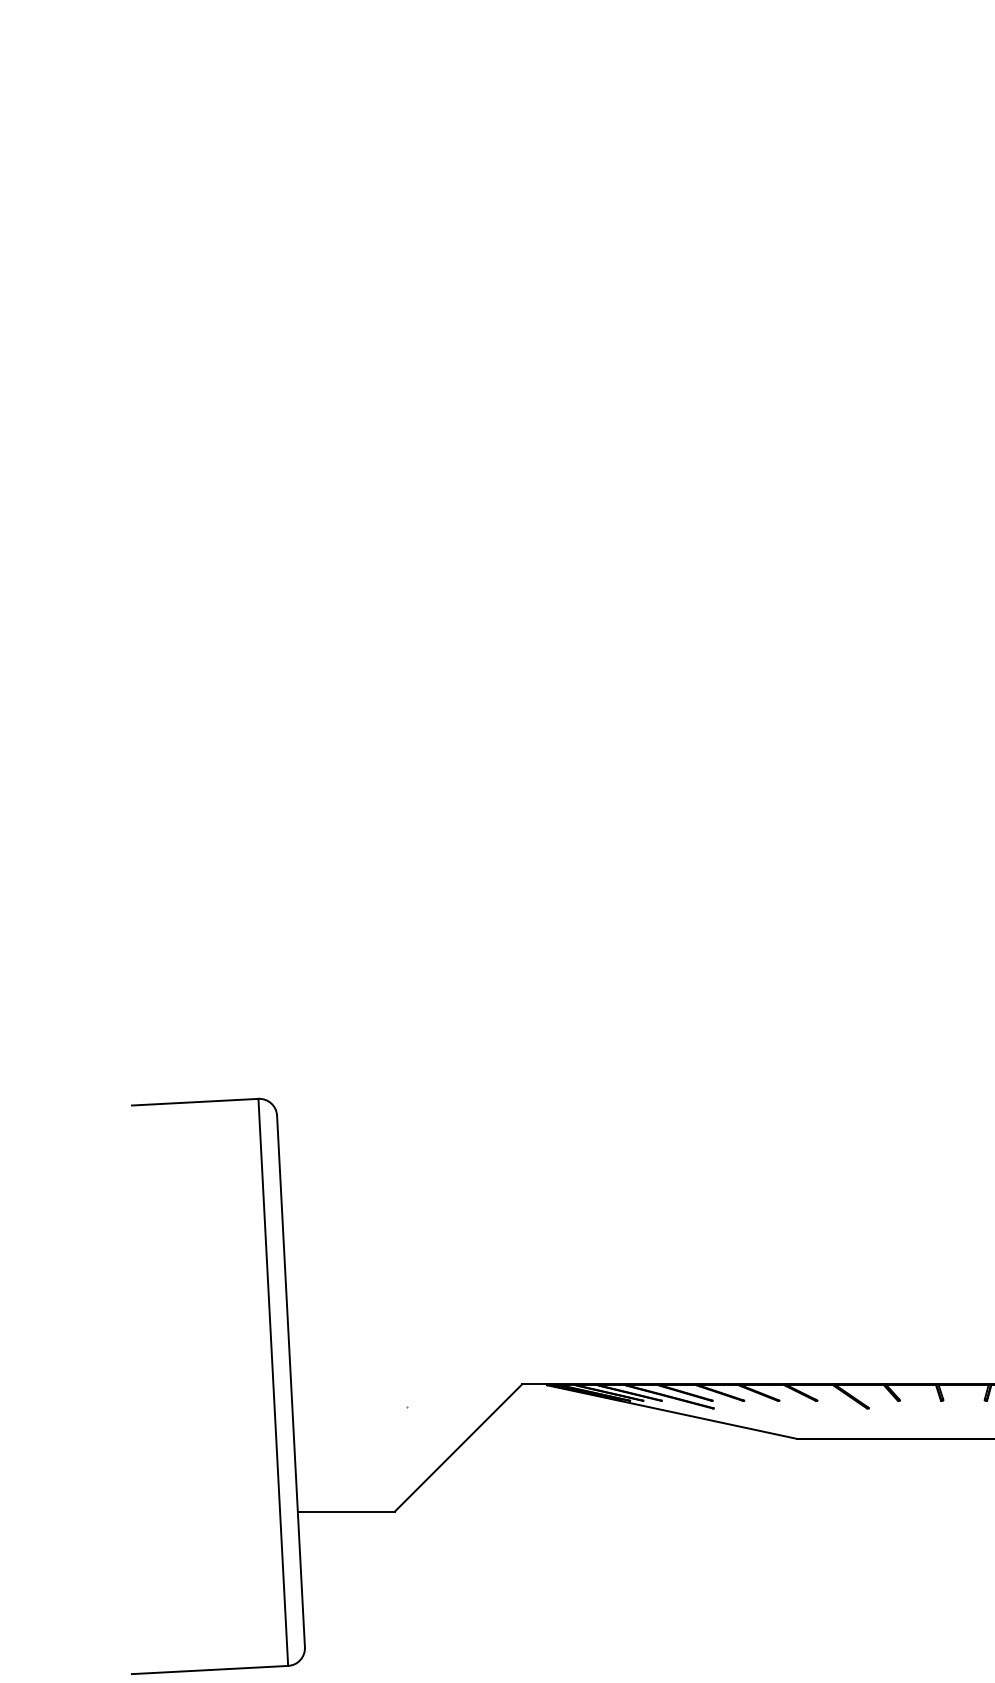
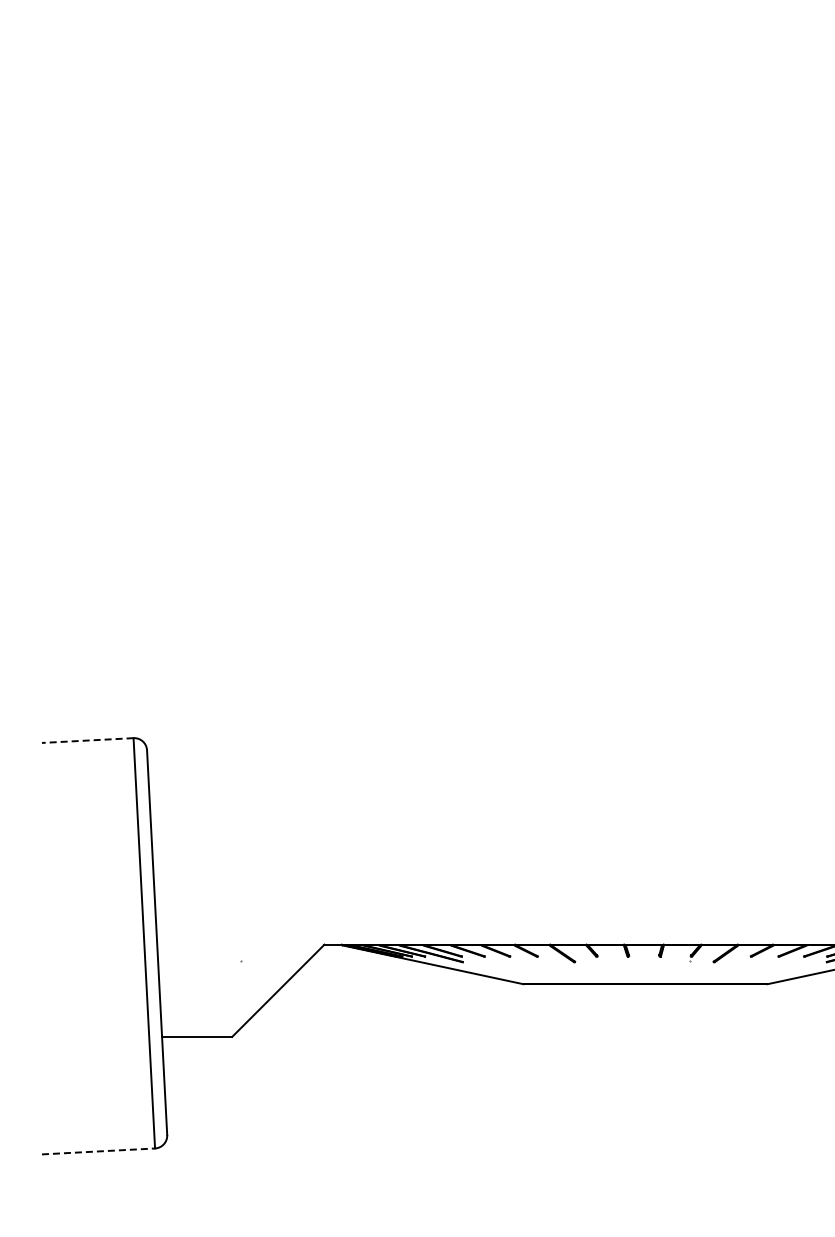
line: (194, 1102) -> (87, 740), solid -> dashed
line: (209, 1670) -> (98, 1151), solid -> dashed

